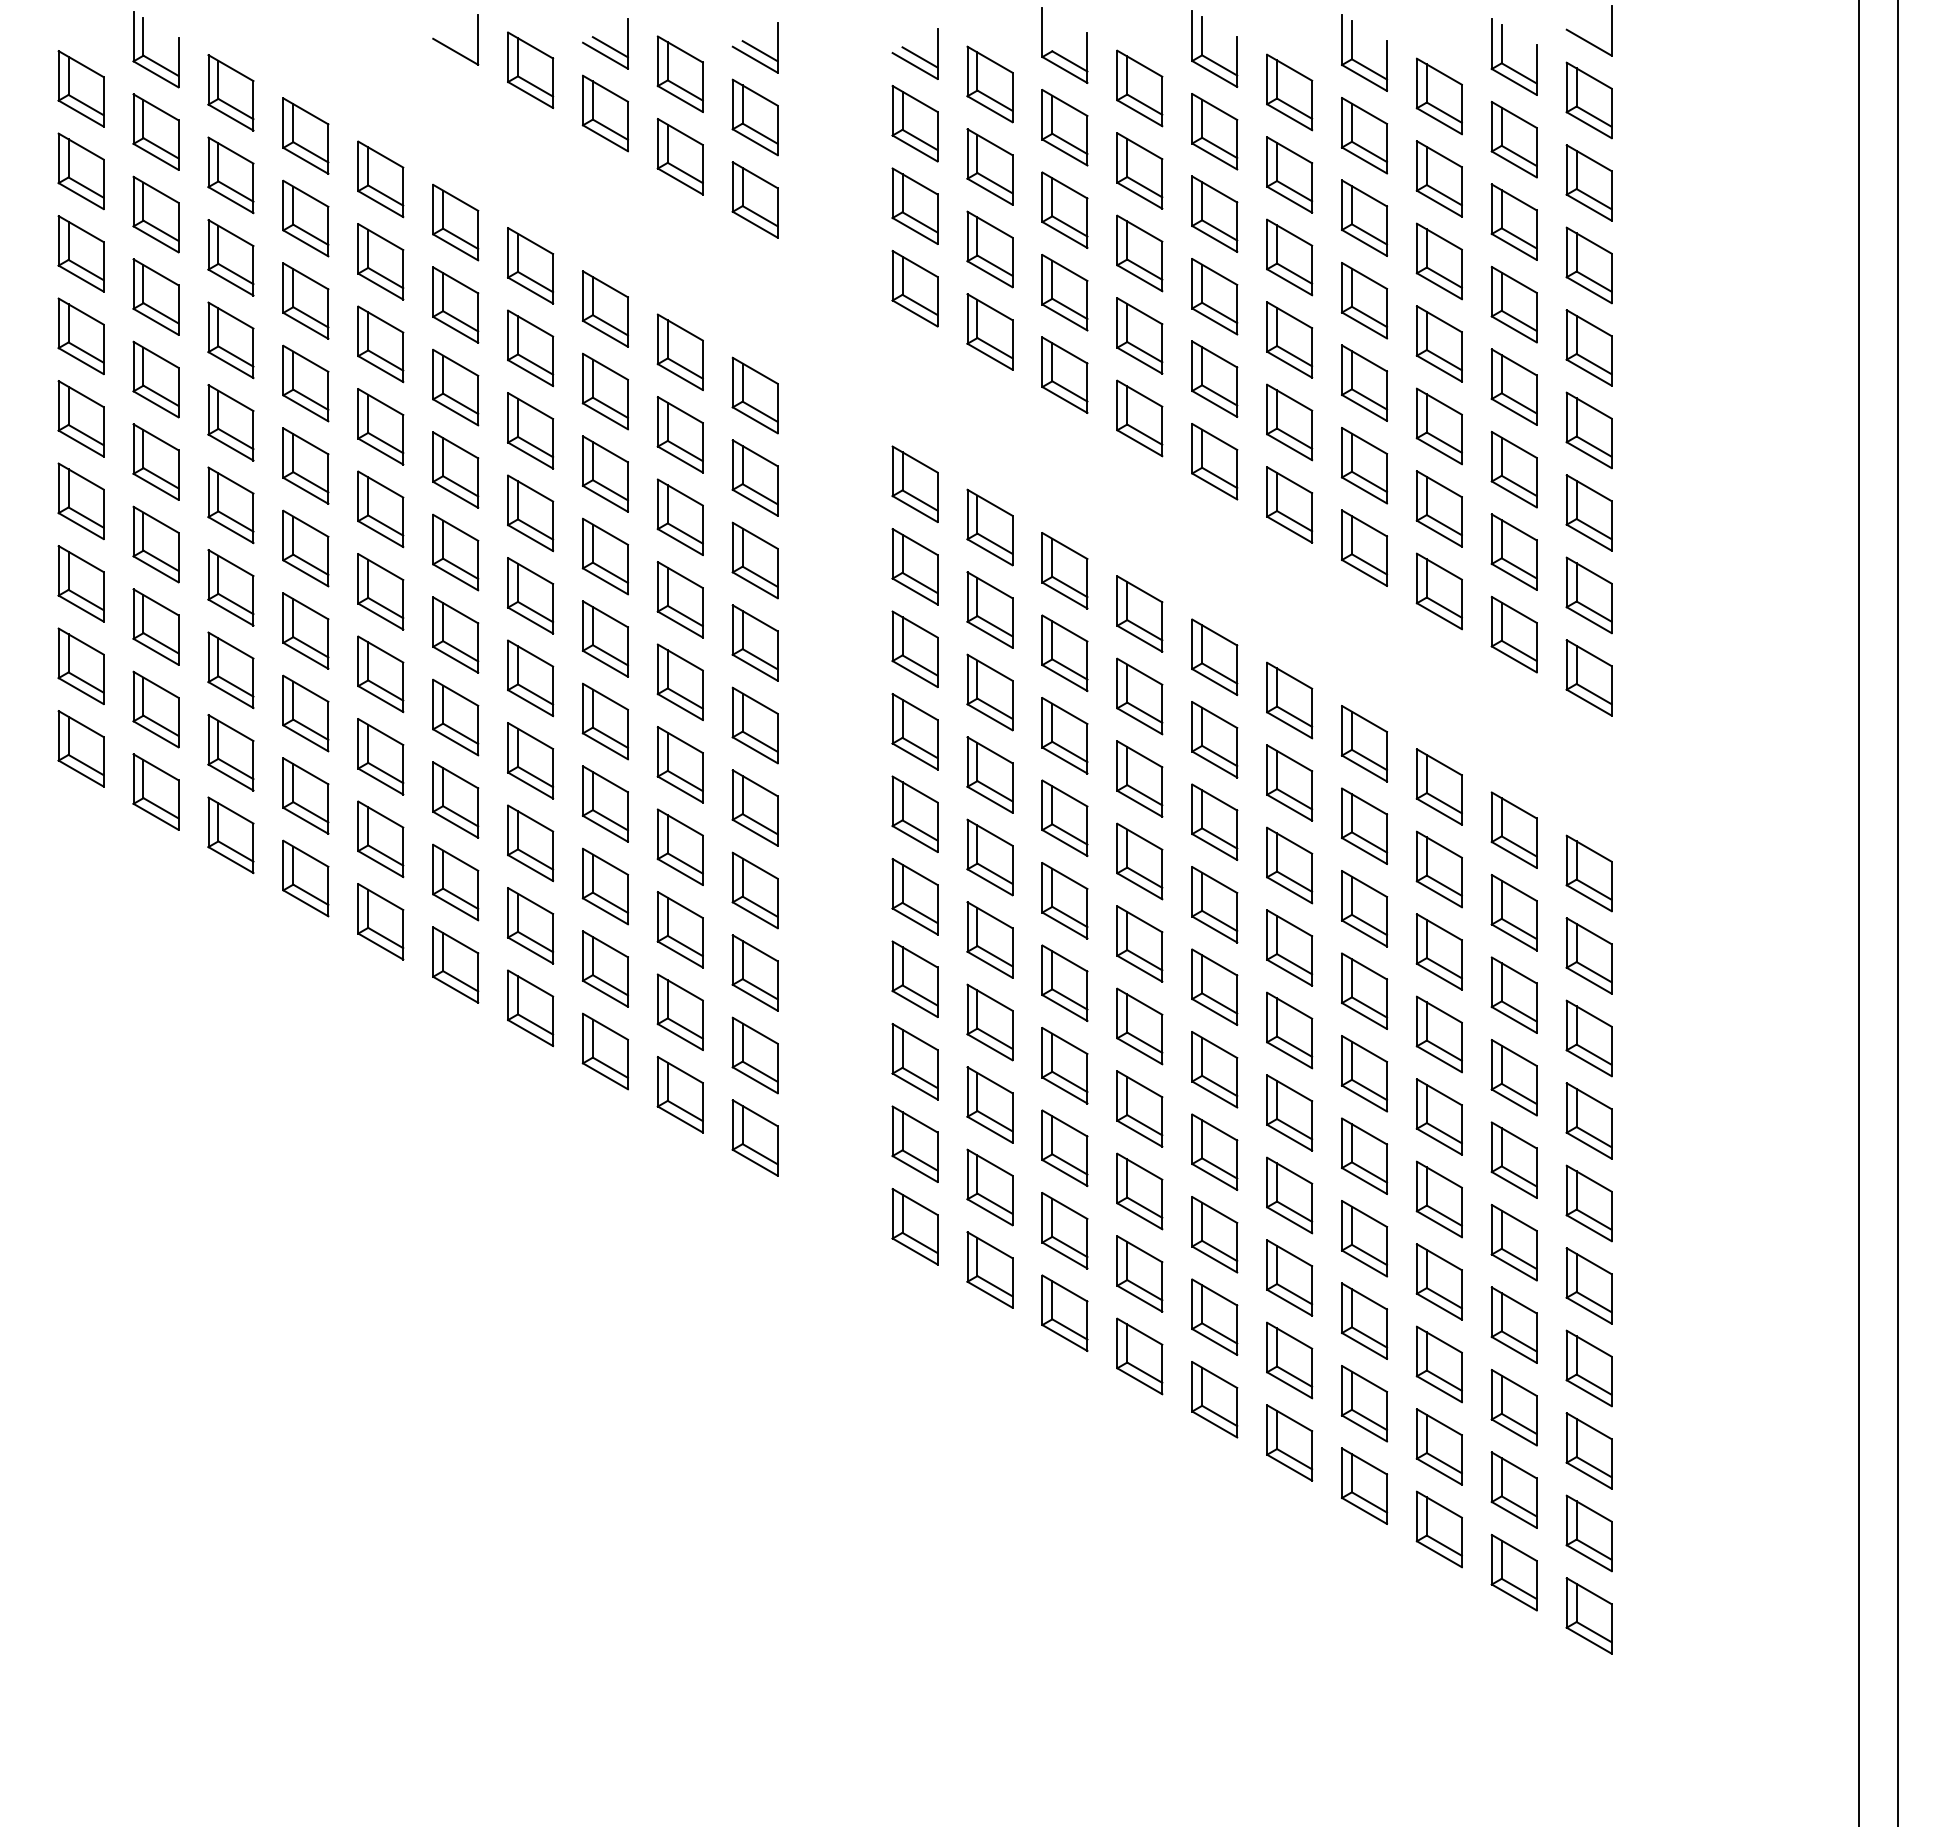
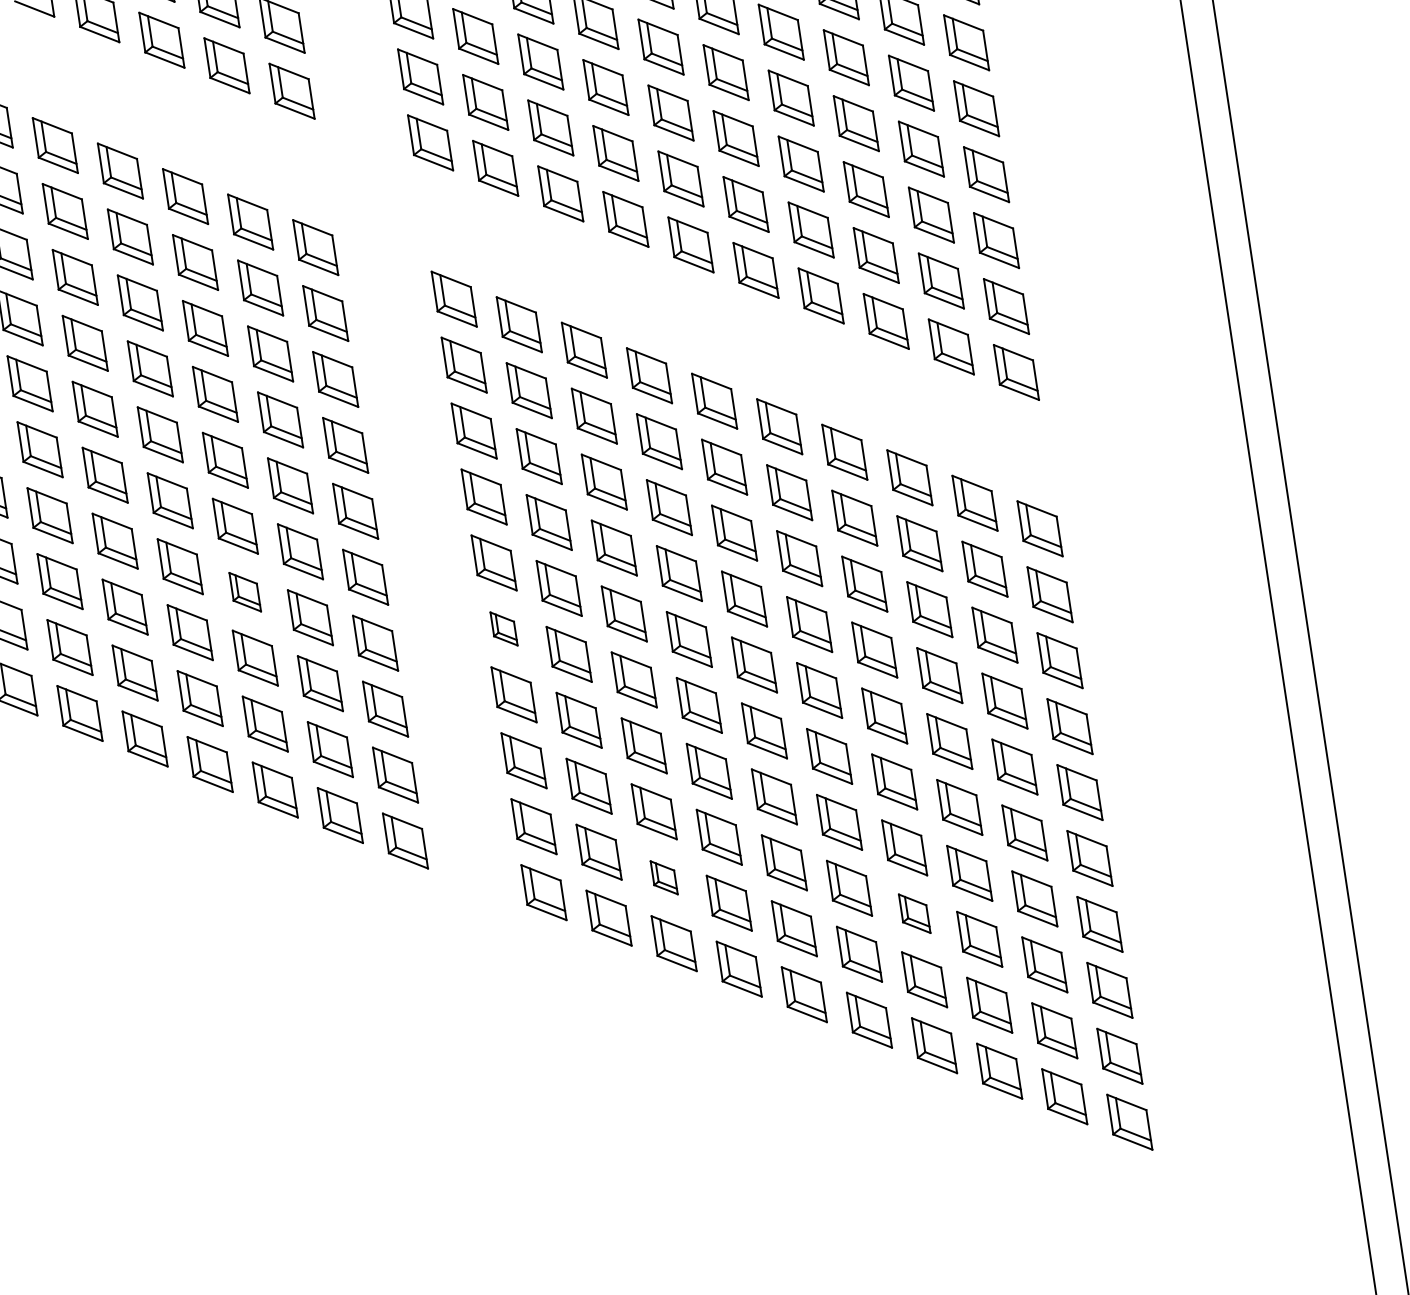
part: (604, 803) -> (244, 591), size x0.7
part: (914, 896) -> (503, 628), size x0.6
part: (1064, 1230) -> (663, 877), size x0.6
part: (1364, 1320) -> (914, 913), size x0.7

